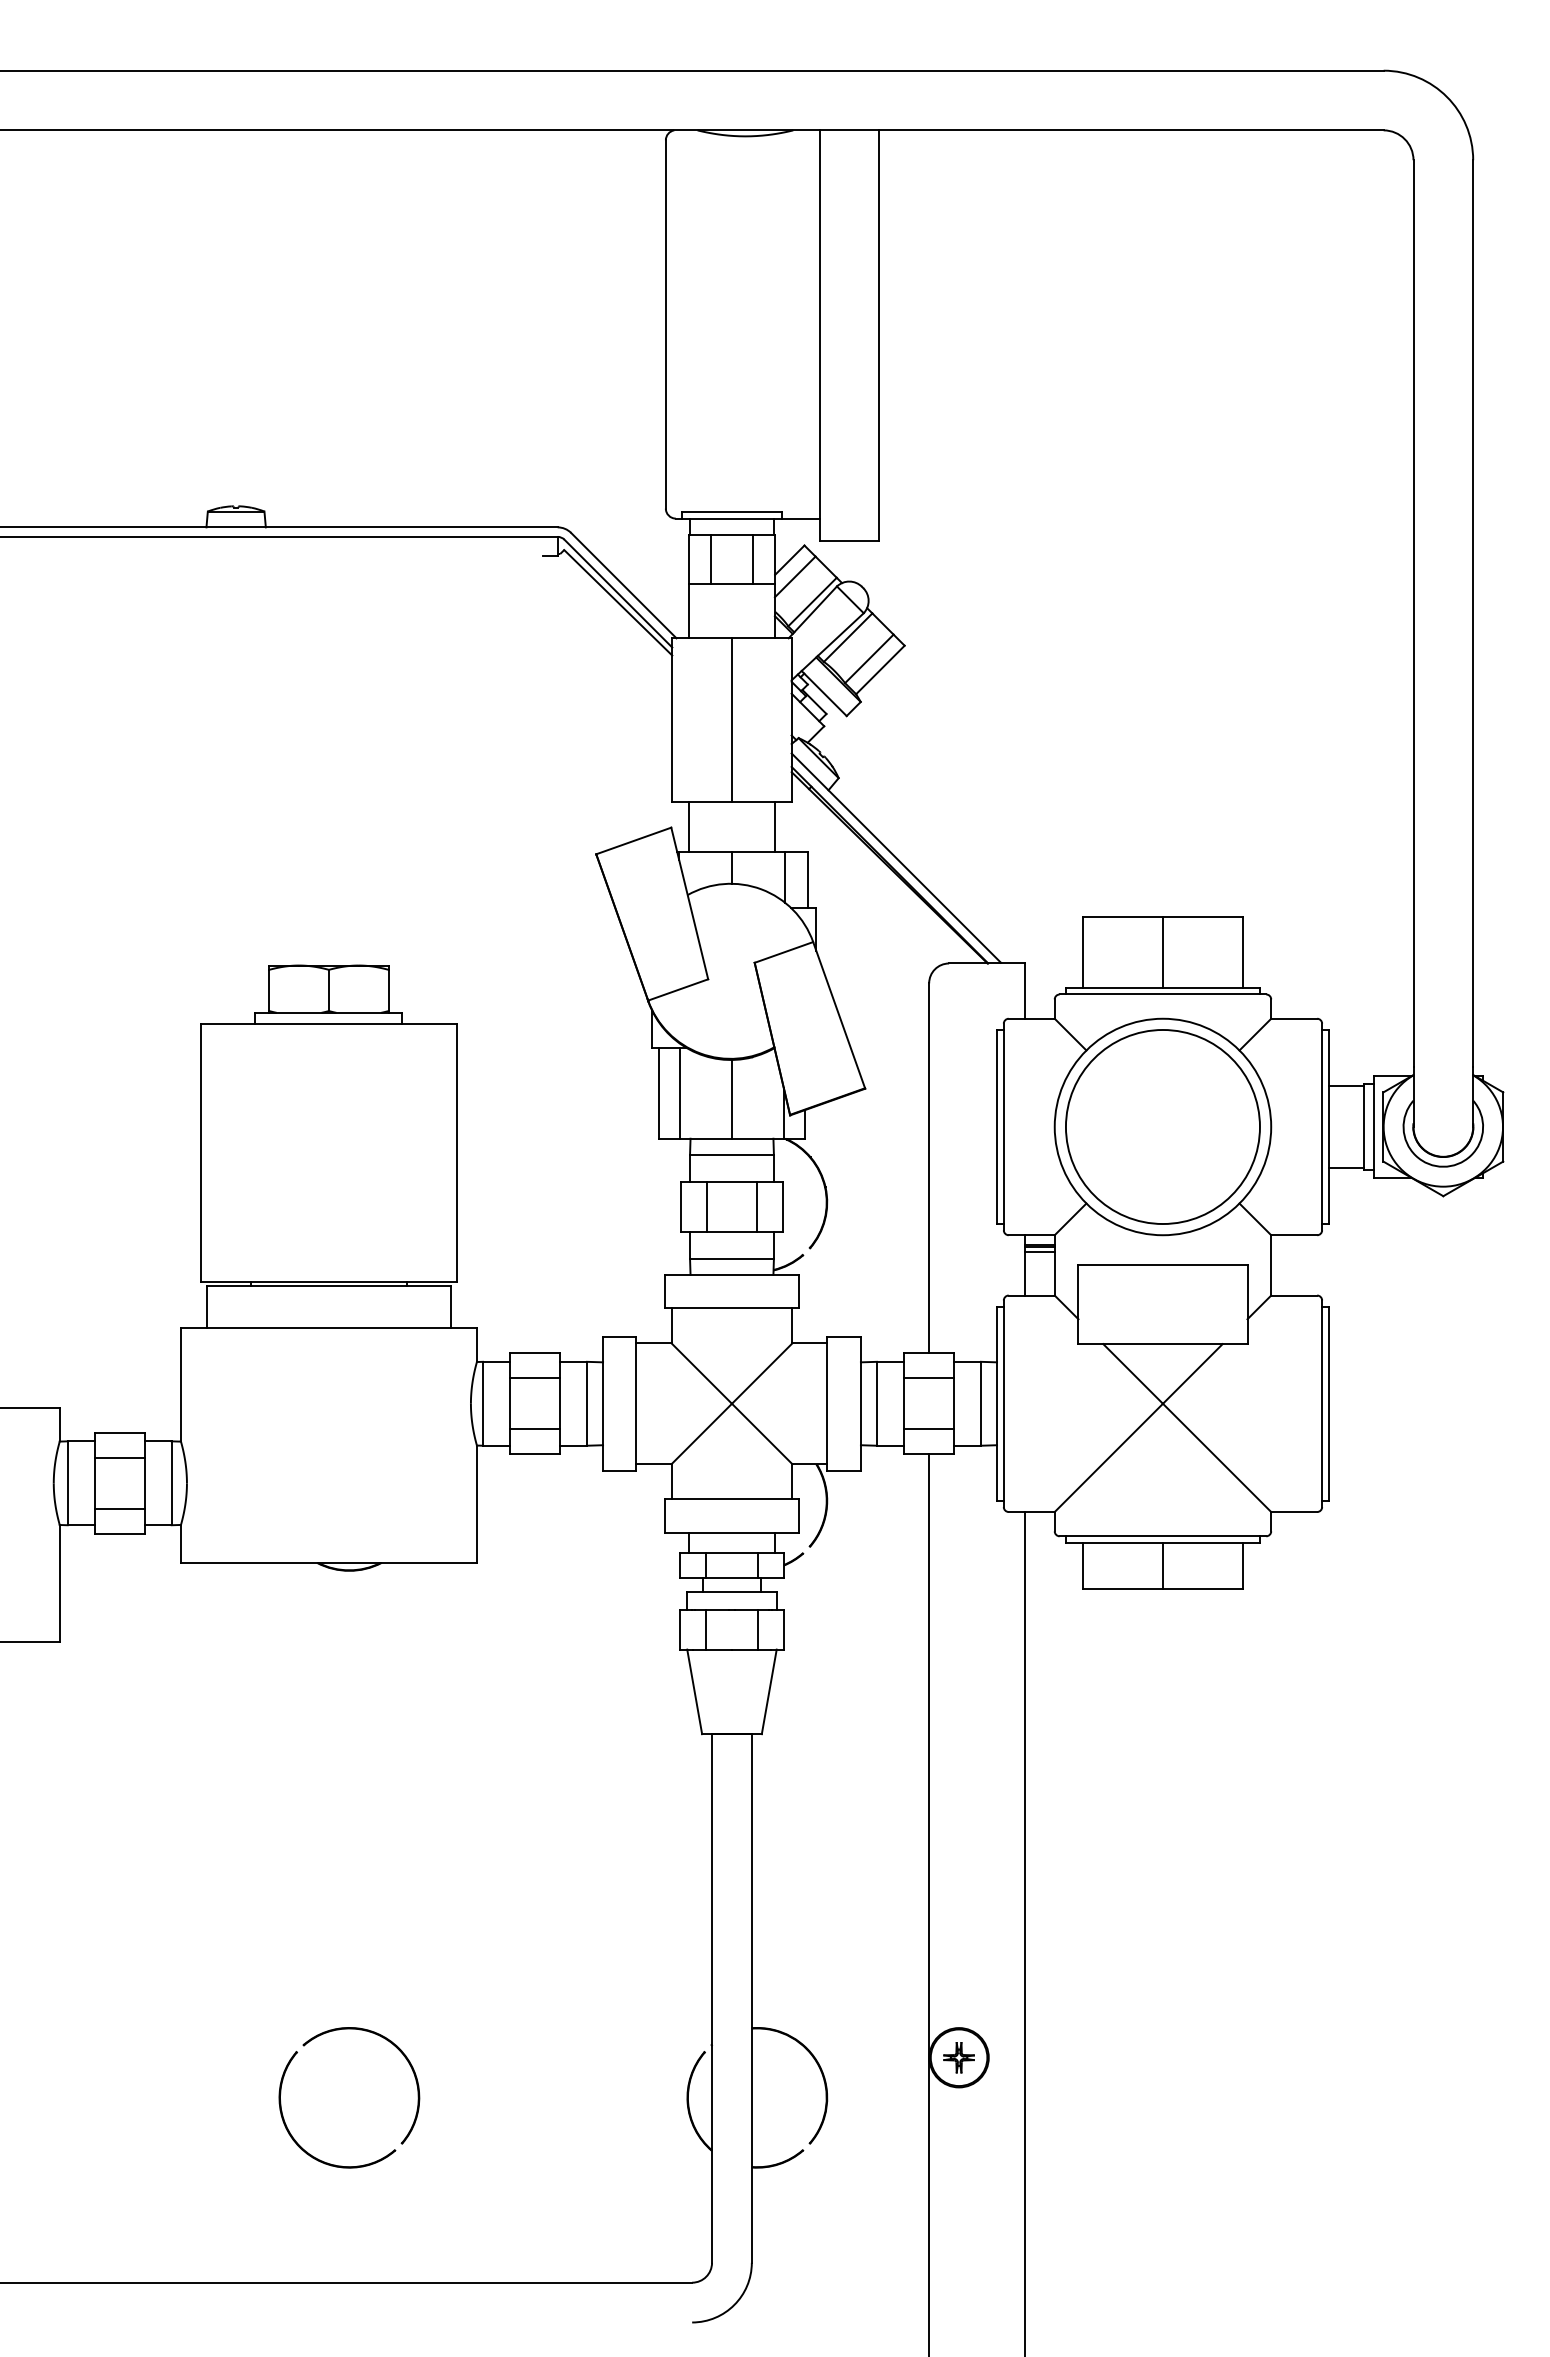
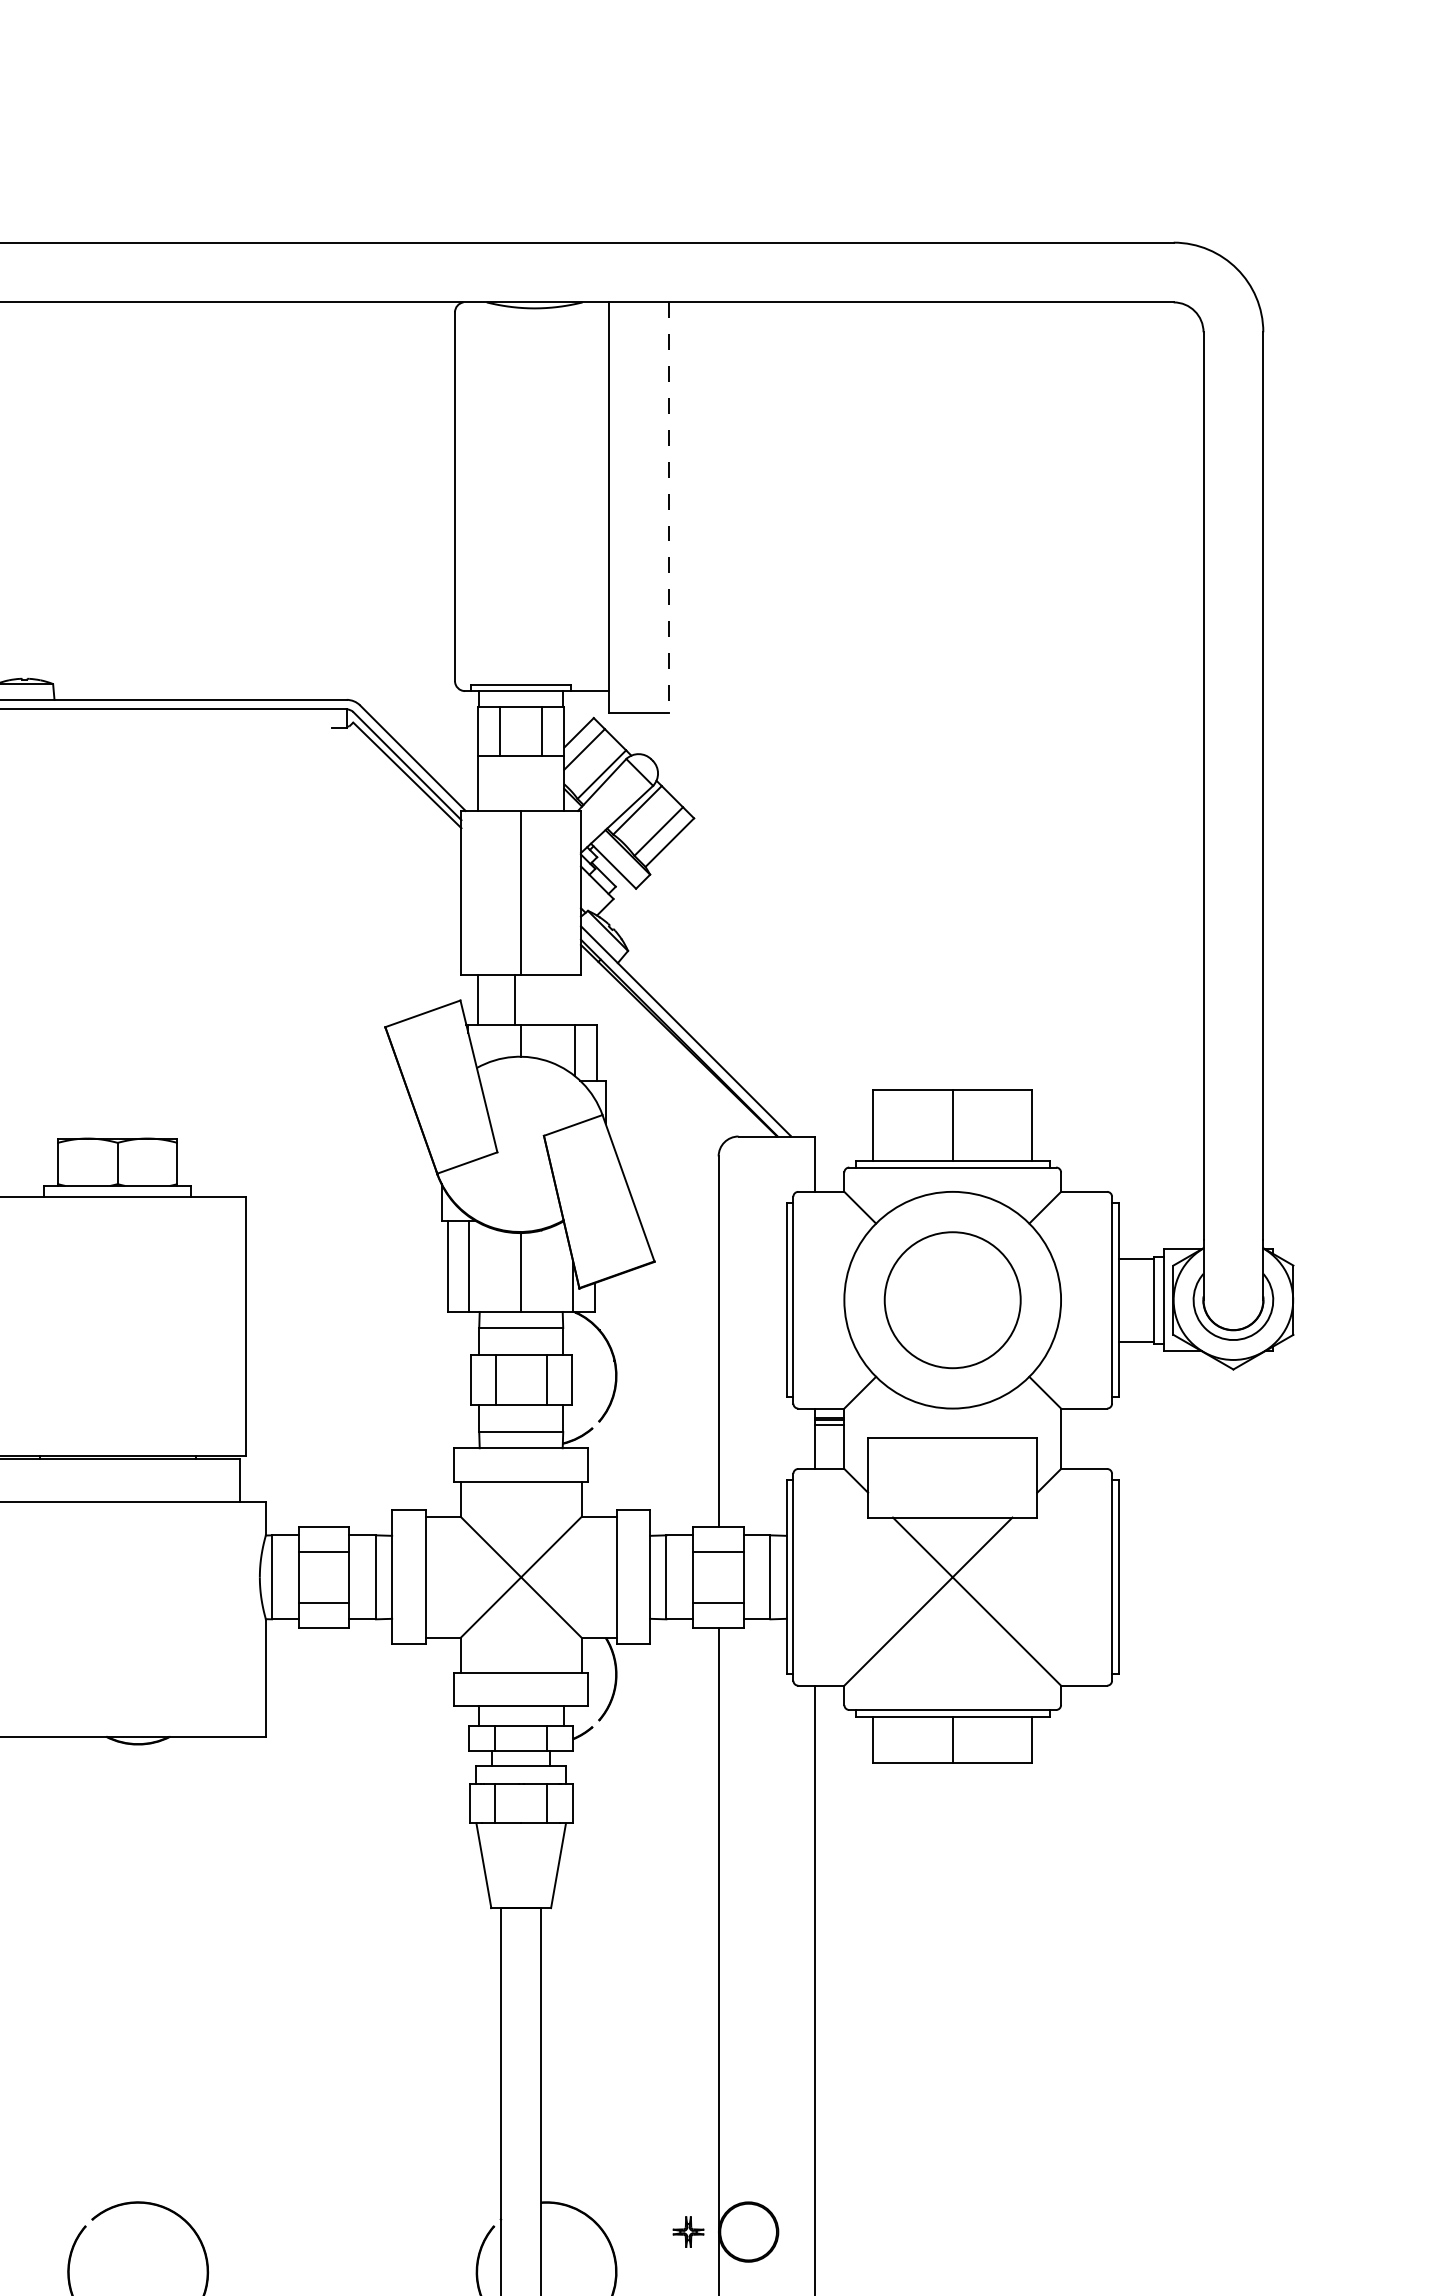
line: (879, 336) -> (668, 508), solid -> dashed
line: (774, 827) -> (514, 1000), moved
circle: (1162, 1126) -> (952, 1299), size x0.7
part: (958, 2057) -> (687, 2231), moved

